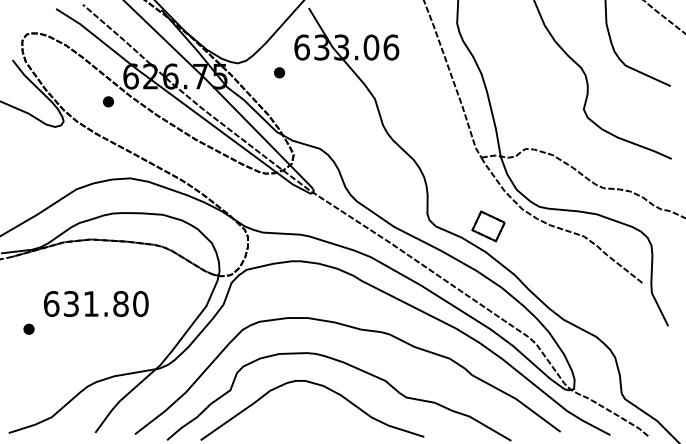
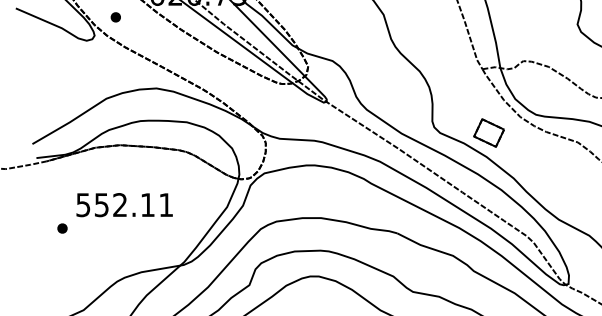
part: (108, 101) -> (115, 17), moved
text: (96, 304) -> (125, 205), 631.80 -> 552.11

